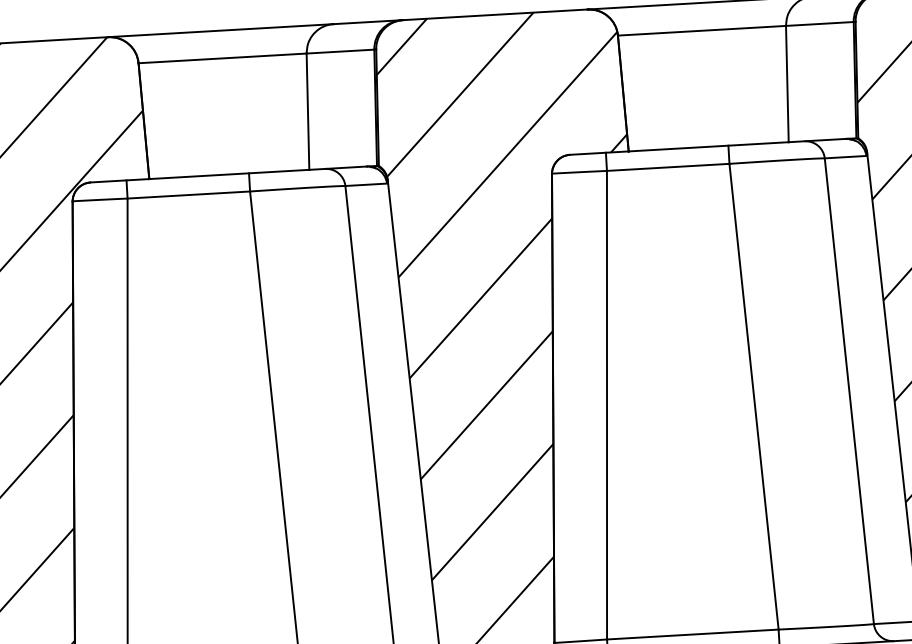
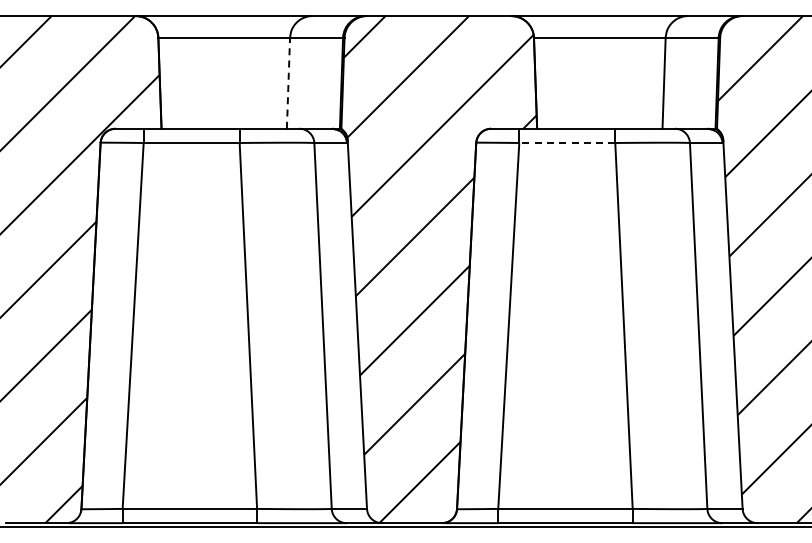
line: (307, 110) -> (288, 82), solid -> dashed
line: (668, 168) -> (567, 143), solid -> dashed

